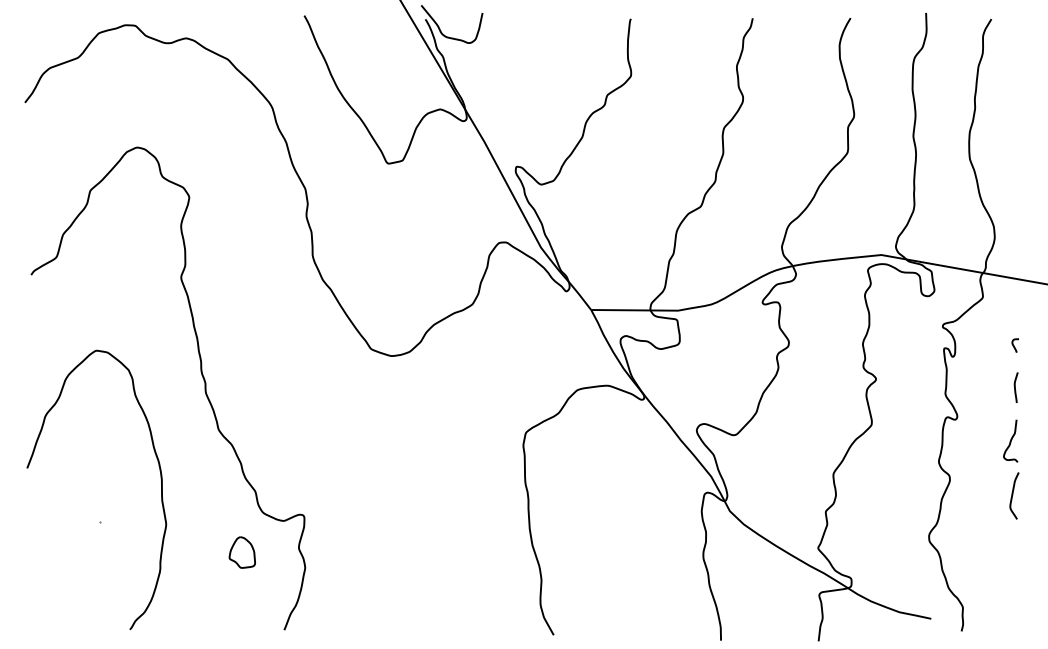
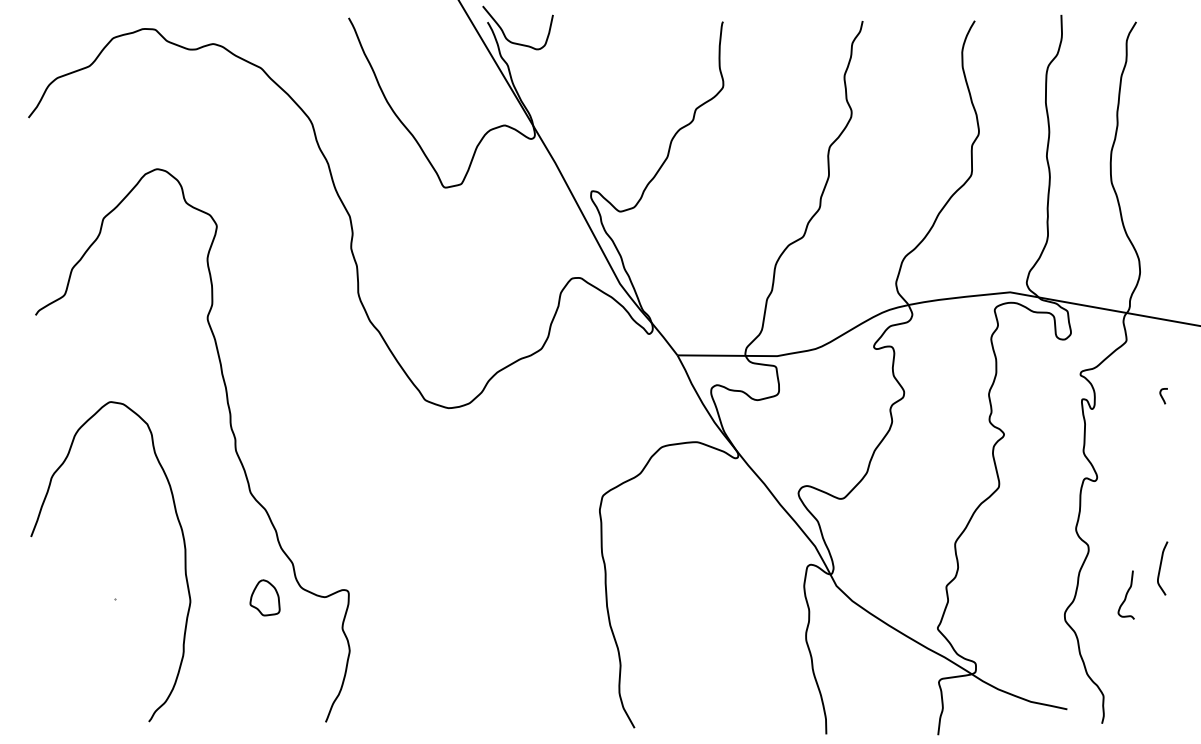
curve: (1015, 387) -> (1163, 444), removed
curve: (1010, 440) -> (1126, 594), moved
part: (241, 552) -> (264, 597), moved

